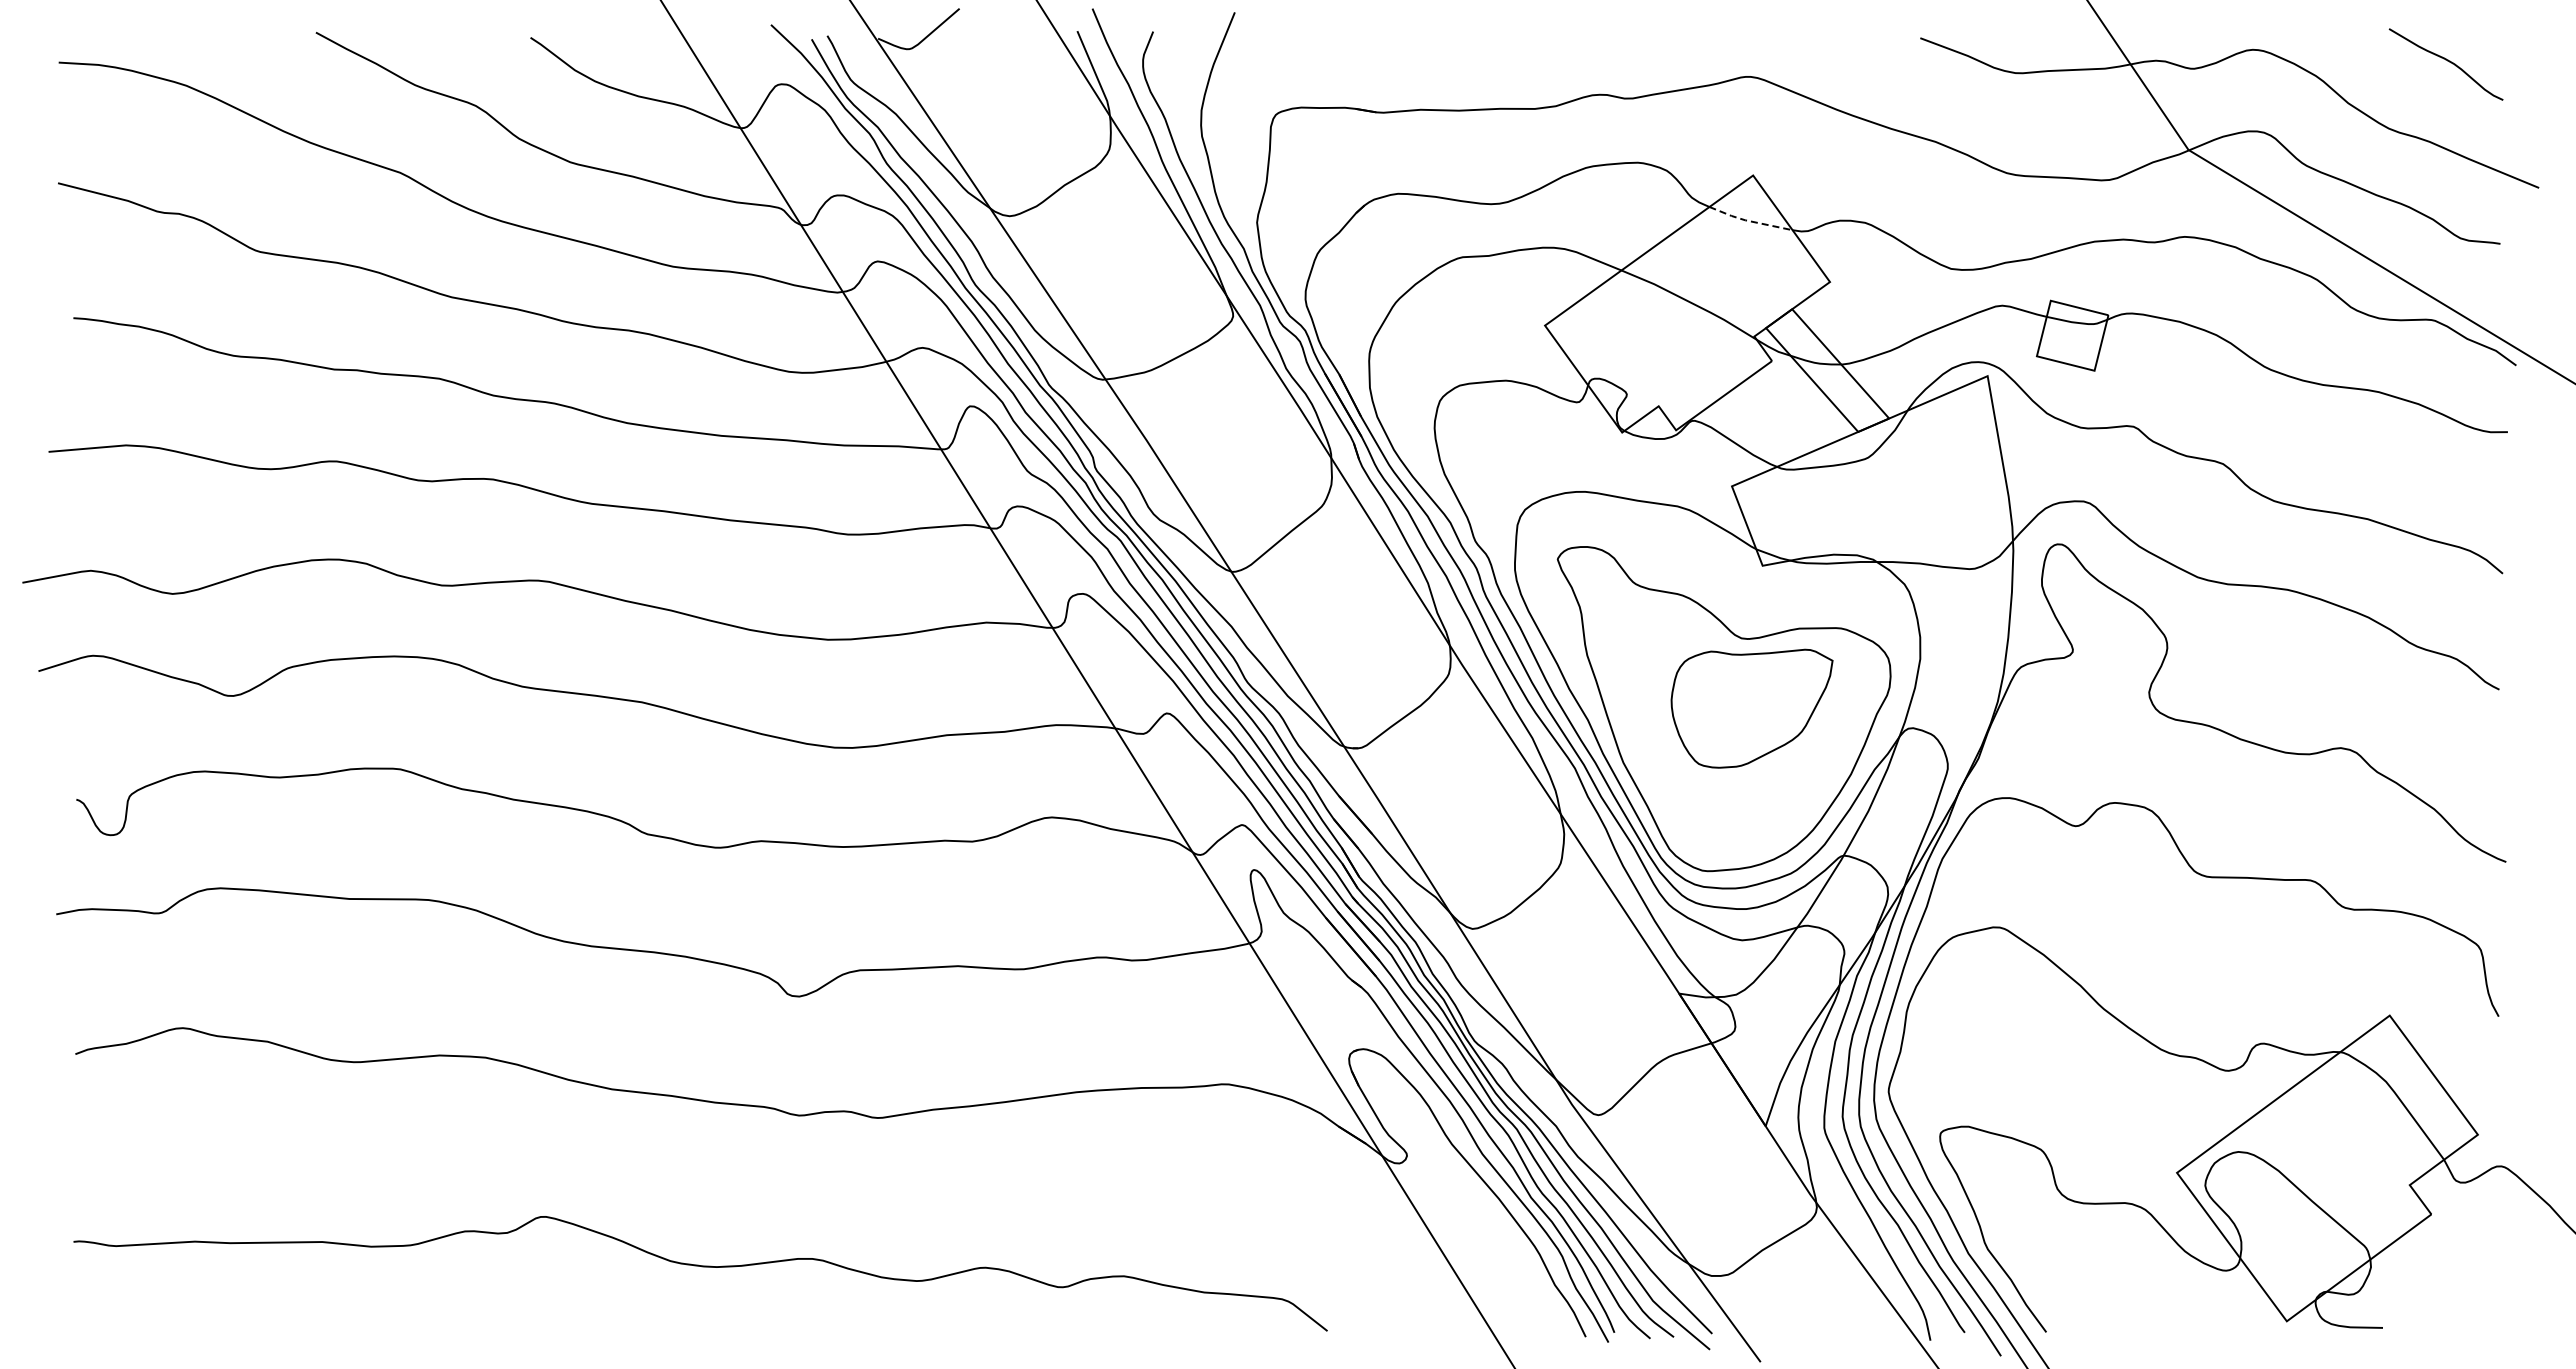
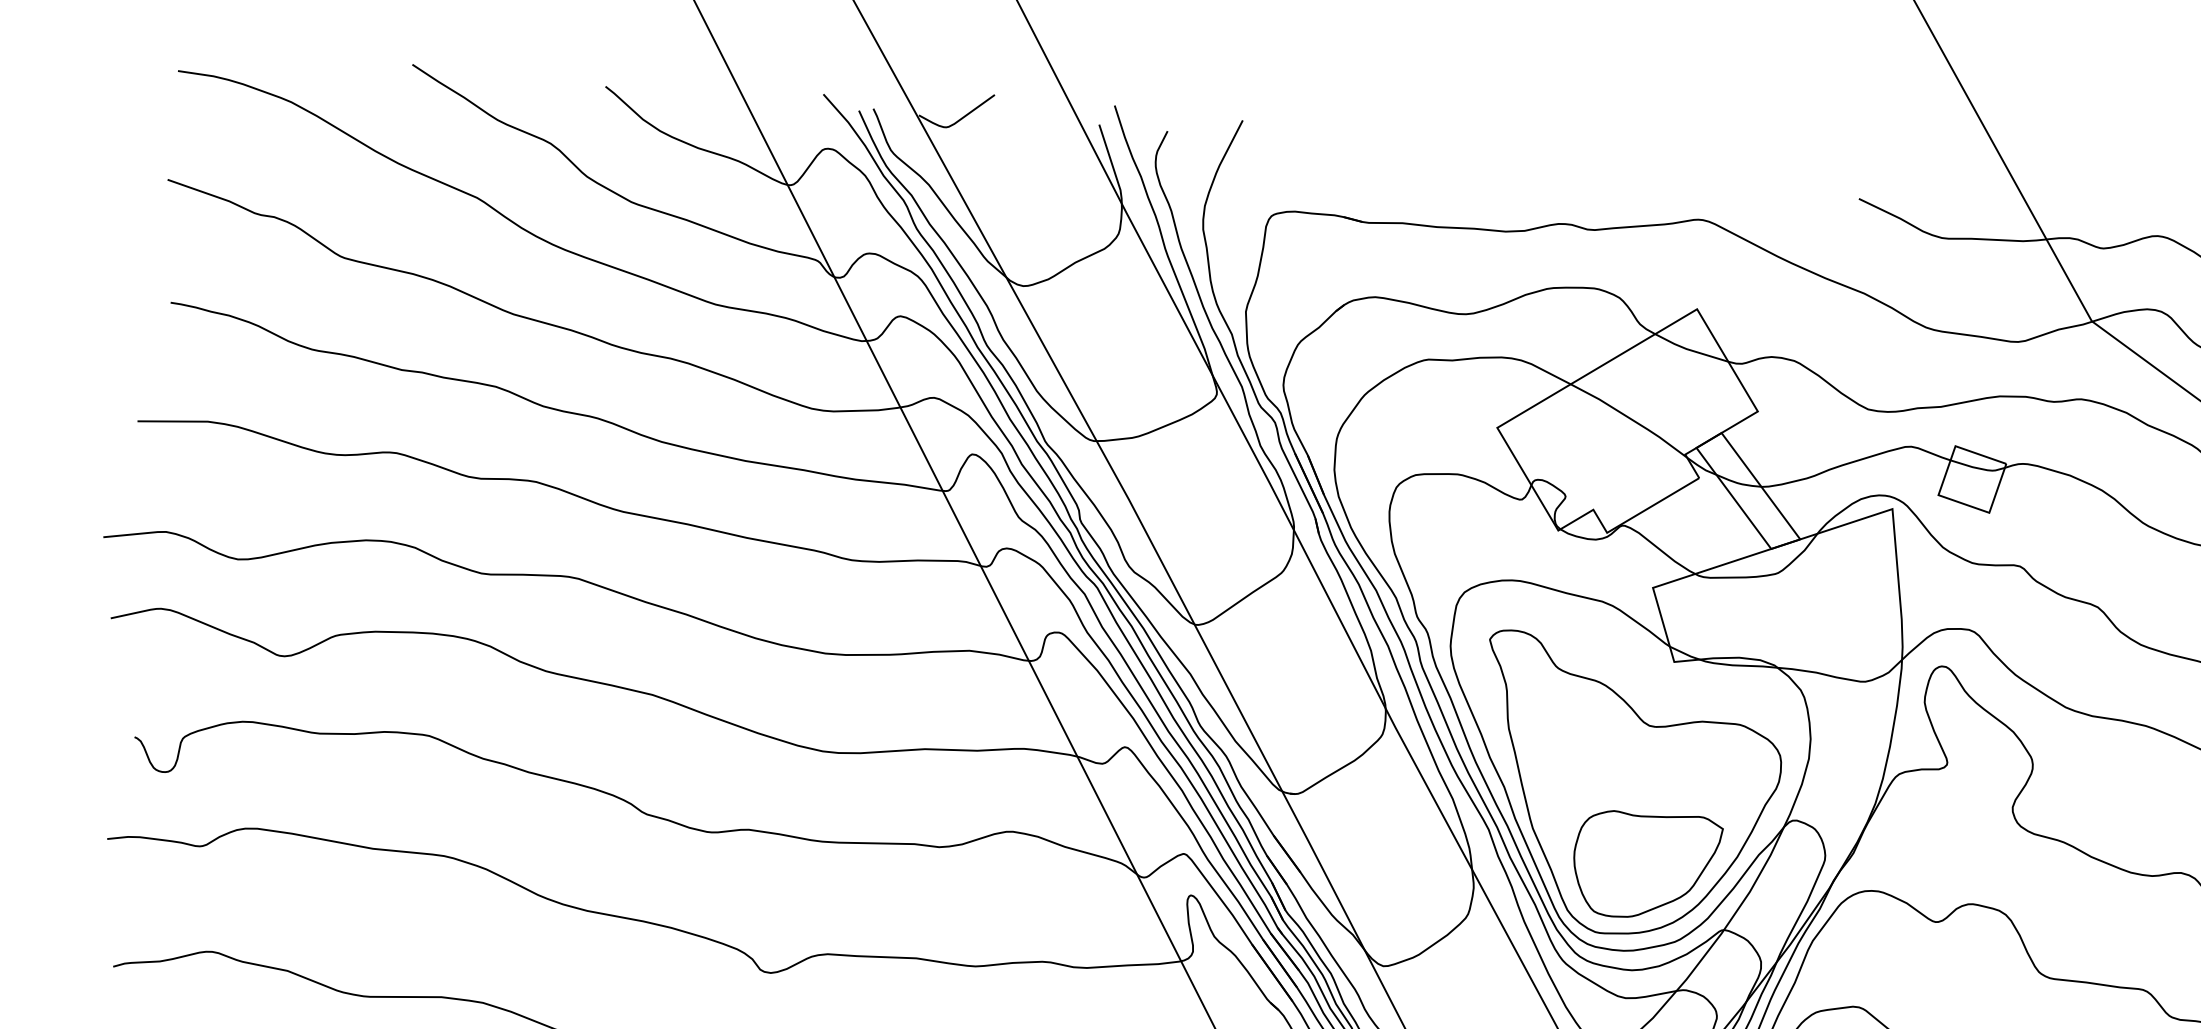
line: (1749, 221) -> (1690, 350), dashed -> solid
part: (1751, 708) -> (1645, 865), moved

